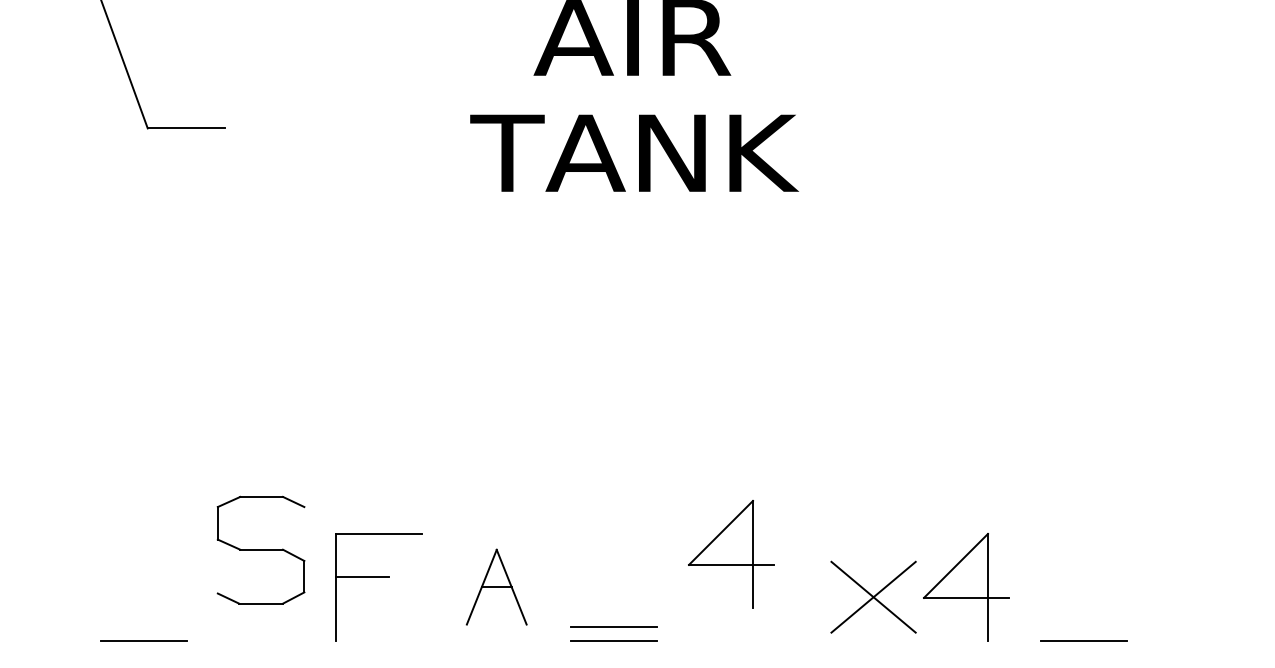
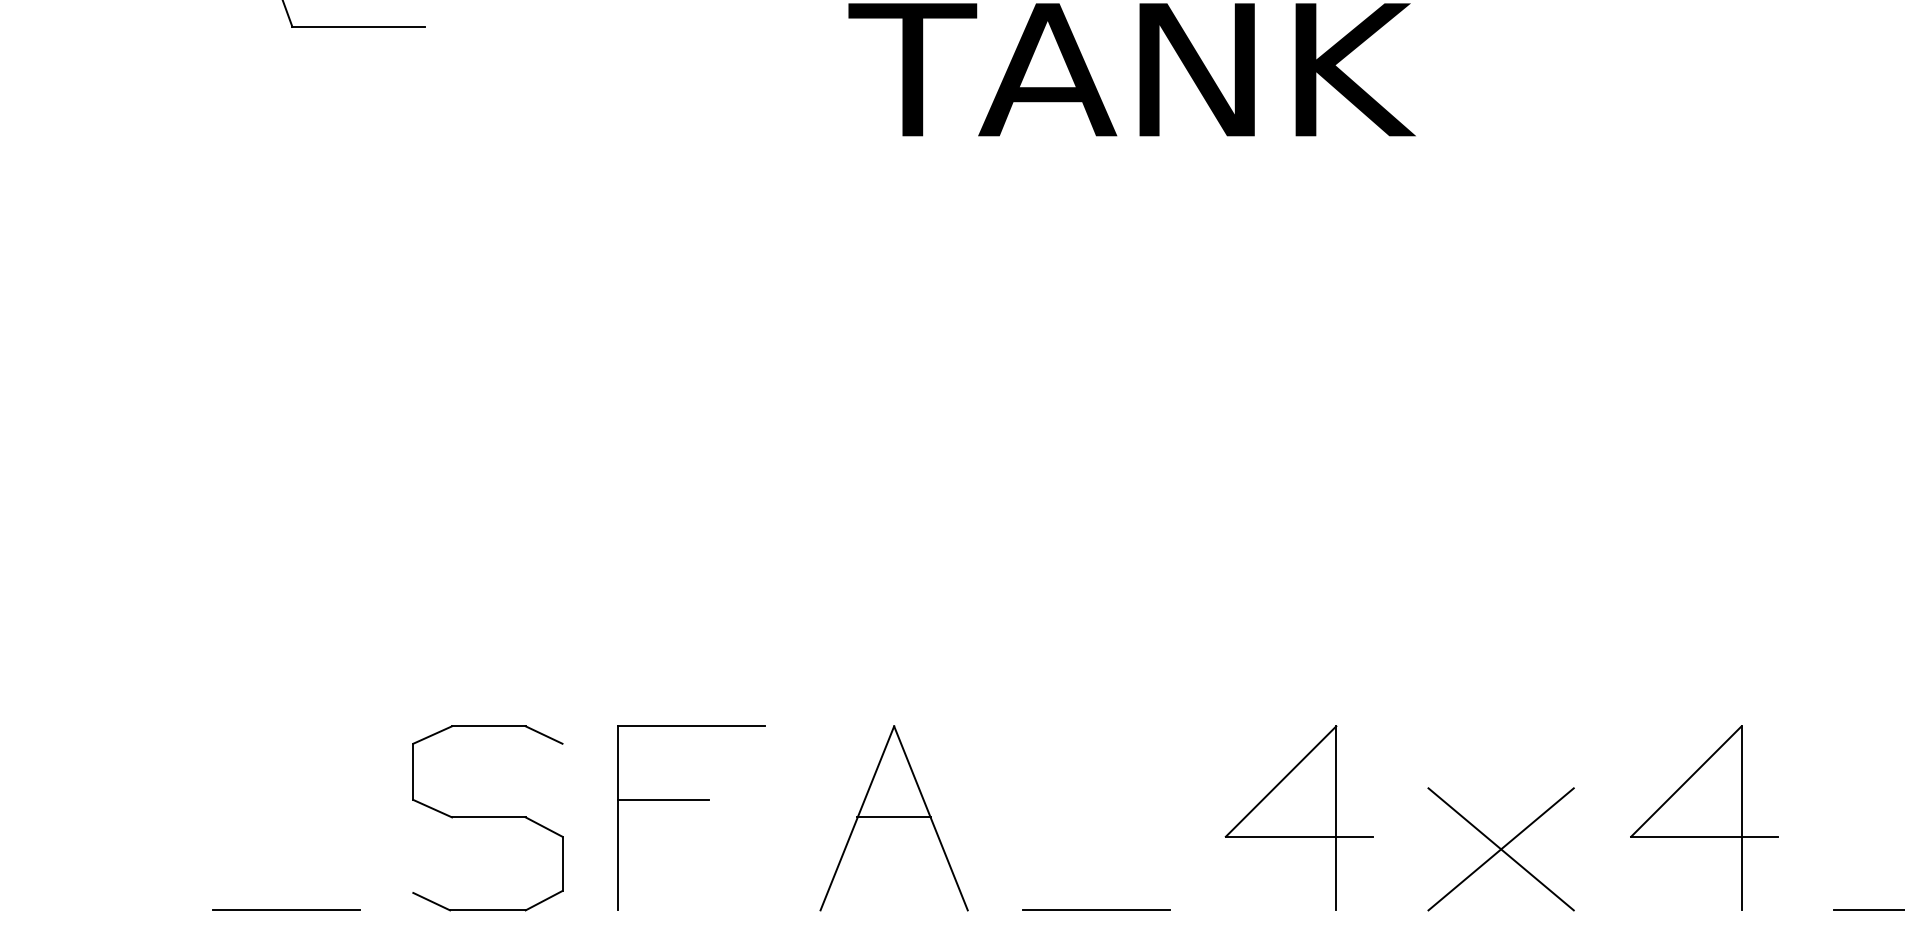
part: (260, 549) -> (486, 816), moved
part: (731, 554) -> (1299, 818), moved
part: (496, 586) -> (893, 816), size x1.43
part: (873, 596) -> (1500, 848), moved
line: (613, 626) -> (1095, 885), removed

